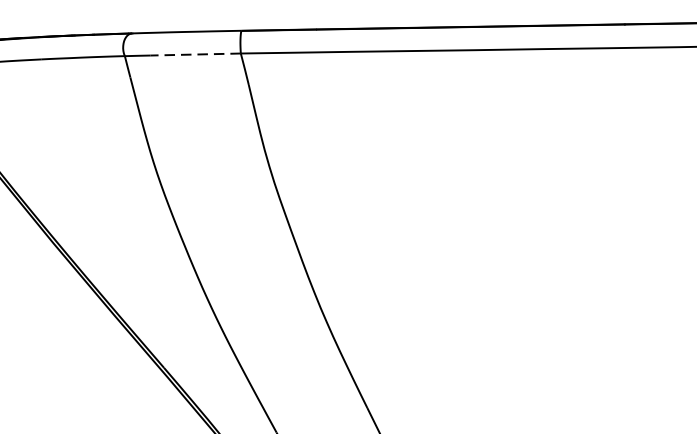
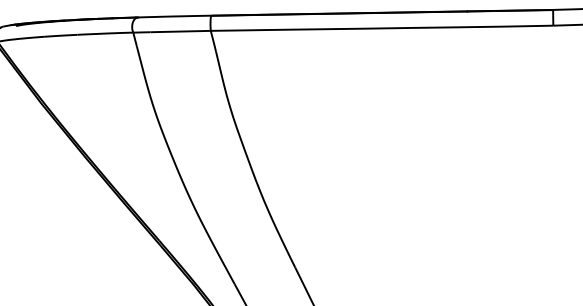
line: (197, 54) -> (181, 31), dashed -> solid

